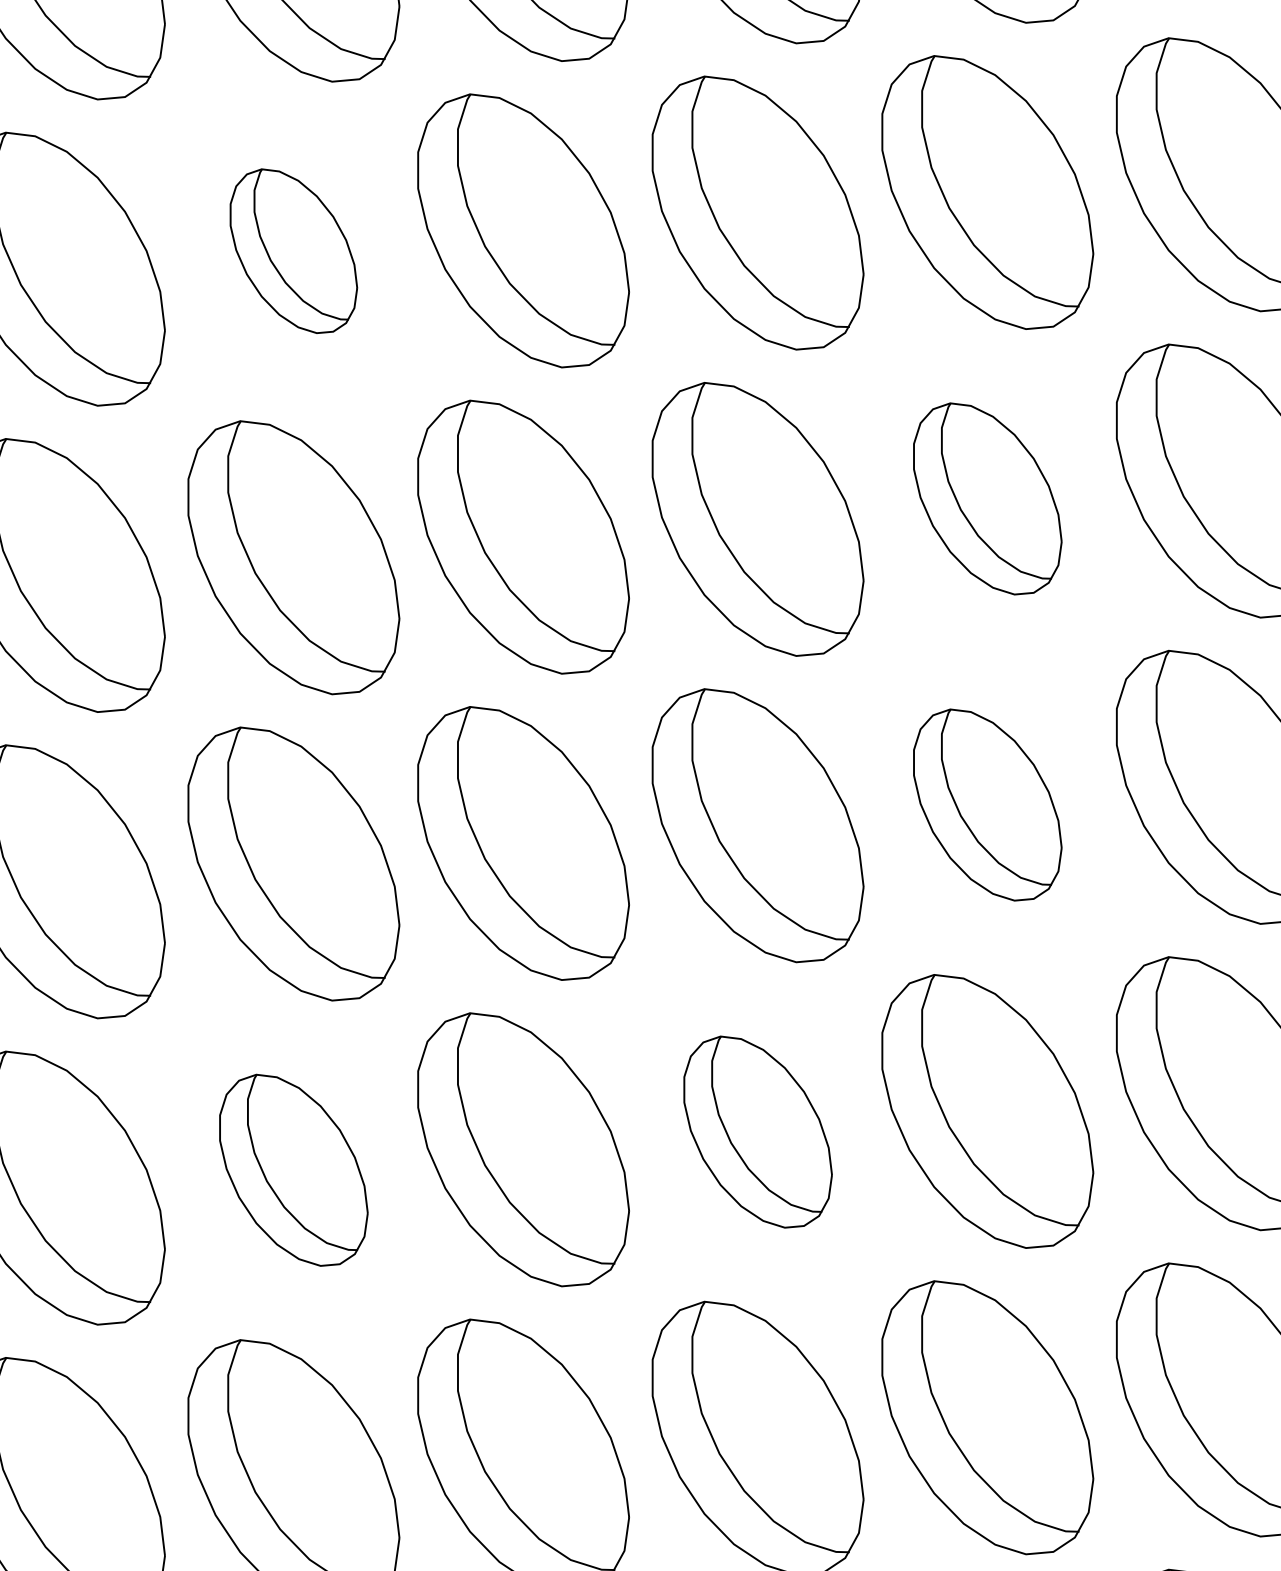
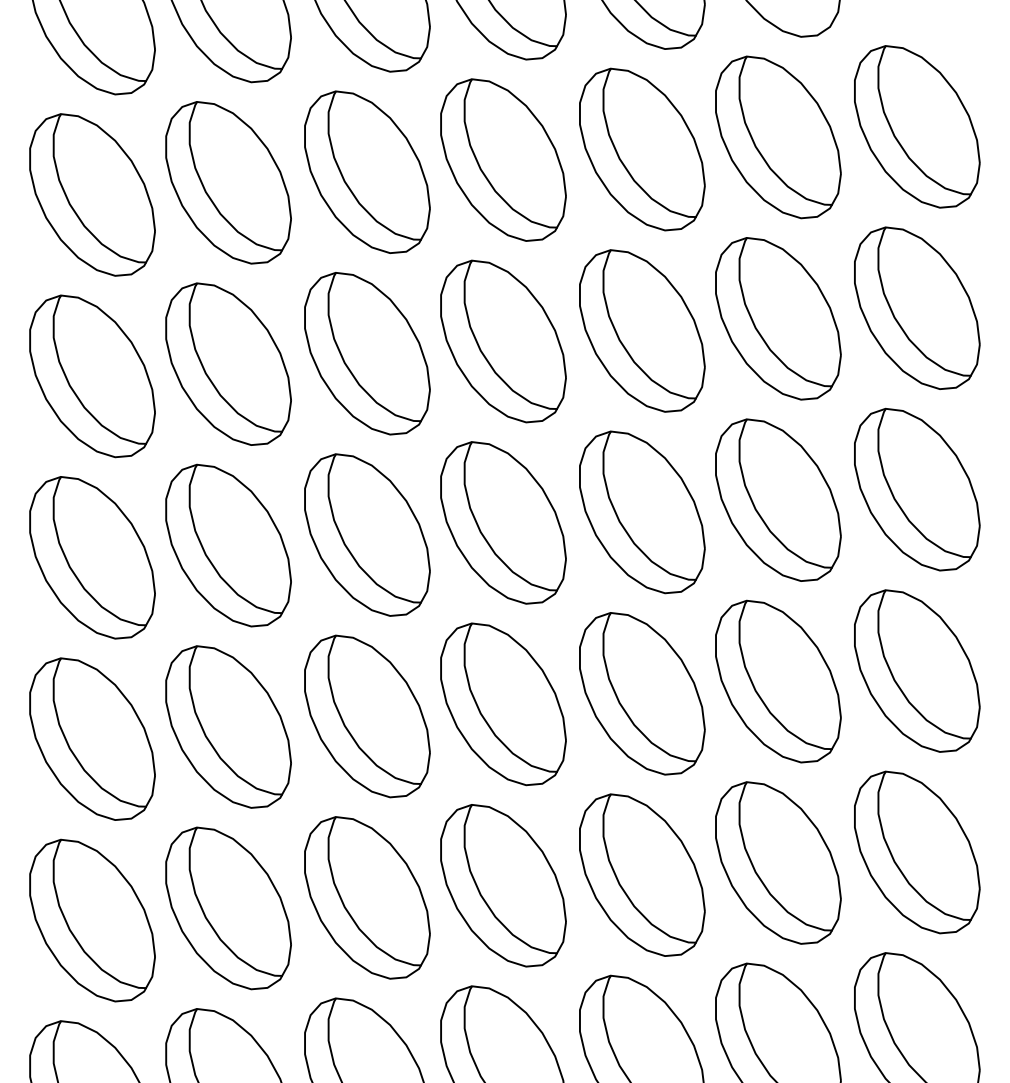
part: (293, 250) -> (367, 171), size x1.67
part: (987, 498) -> (778, 318), size x1.43
part: (987, 803) -> (778, 499), size x1.43
part: (758, 1131) -> (642, 693), size x1.43
part: (293, 1170) -> (367, 716), size x1.43

